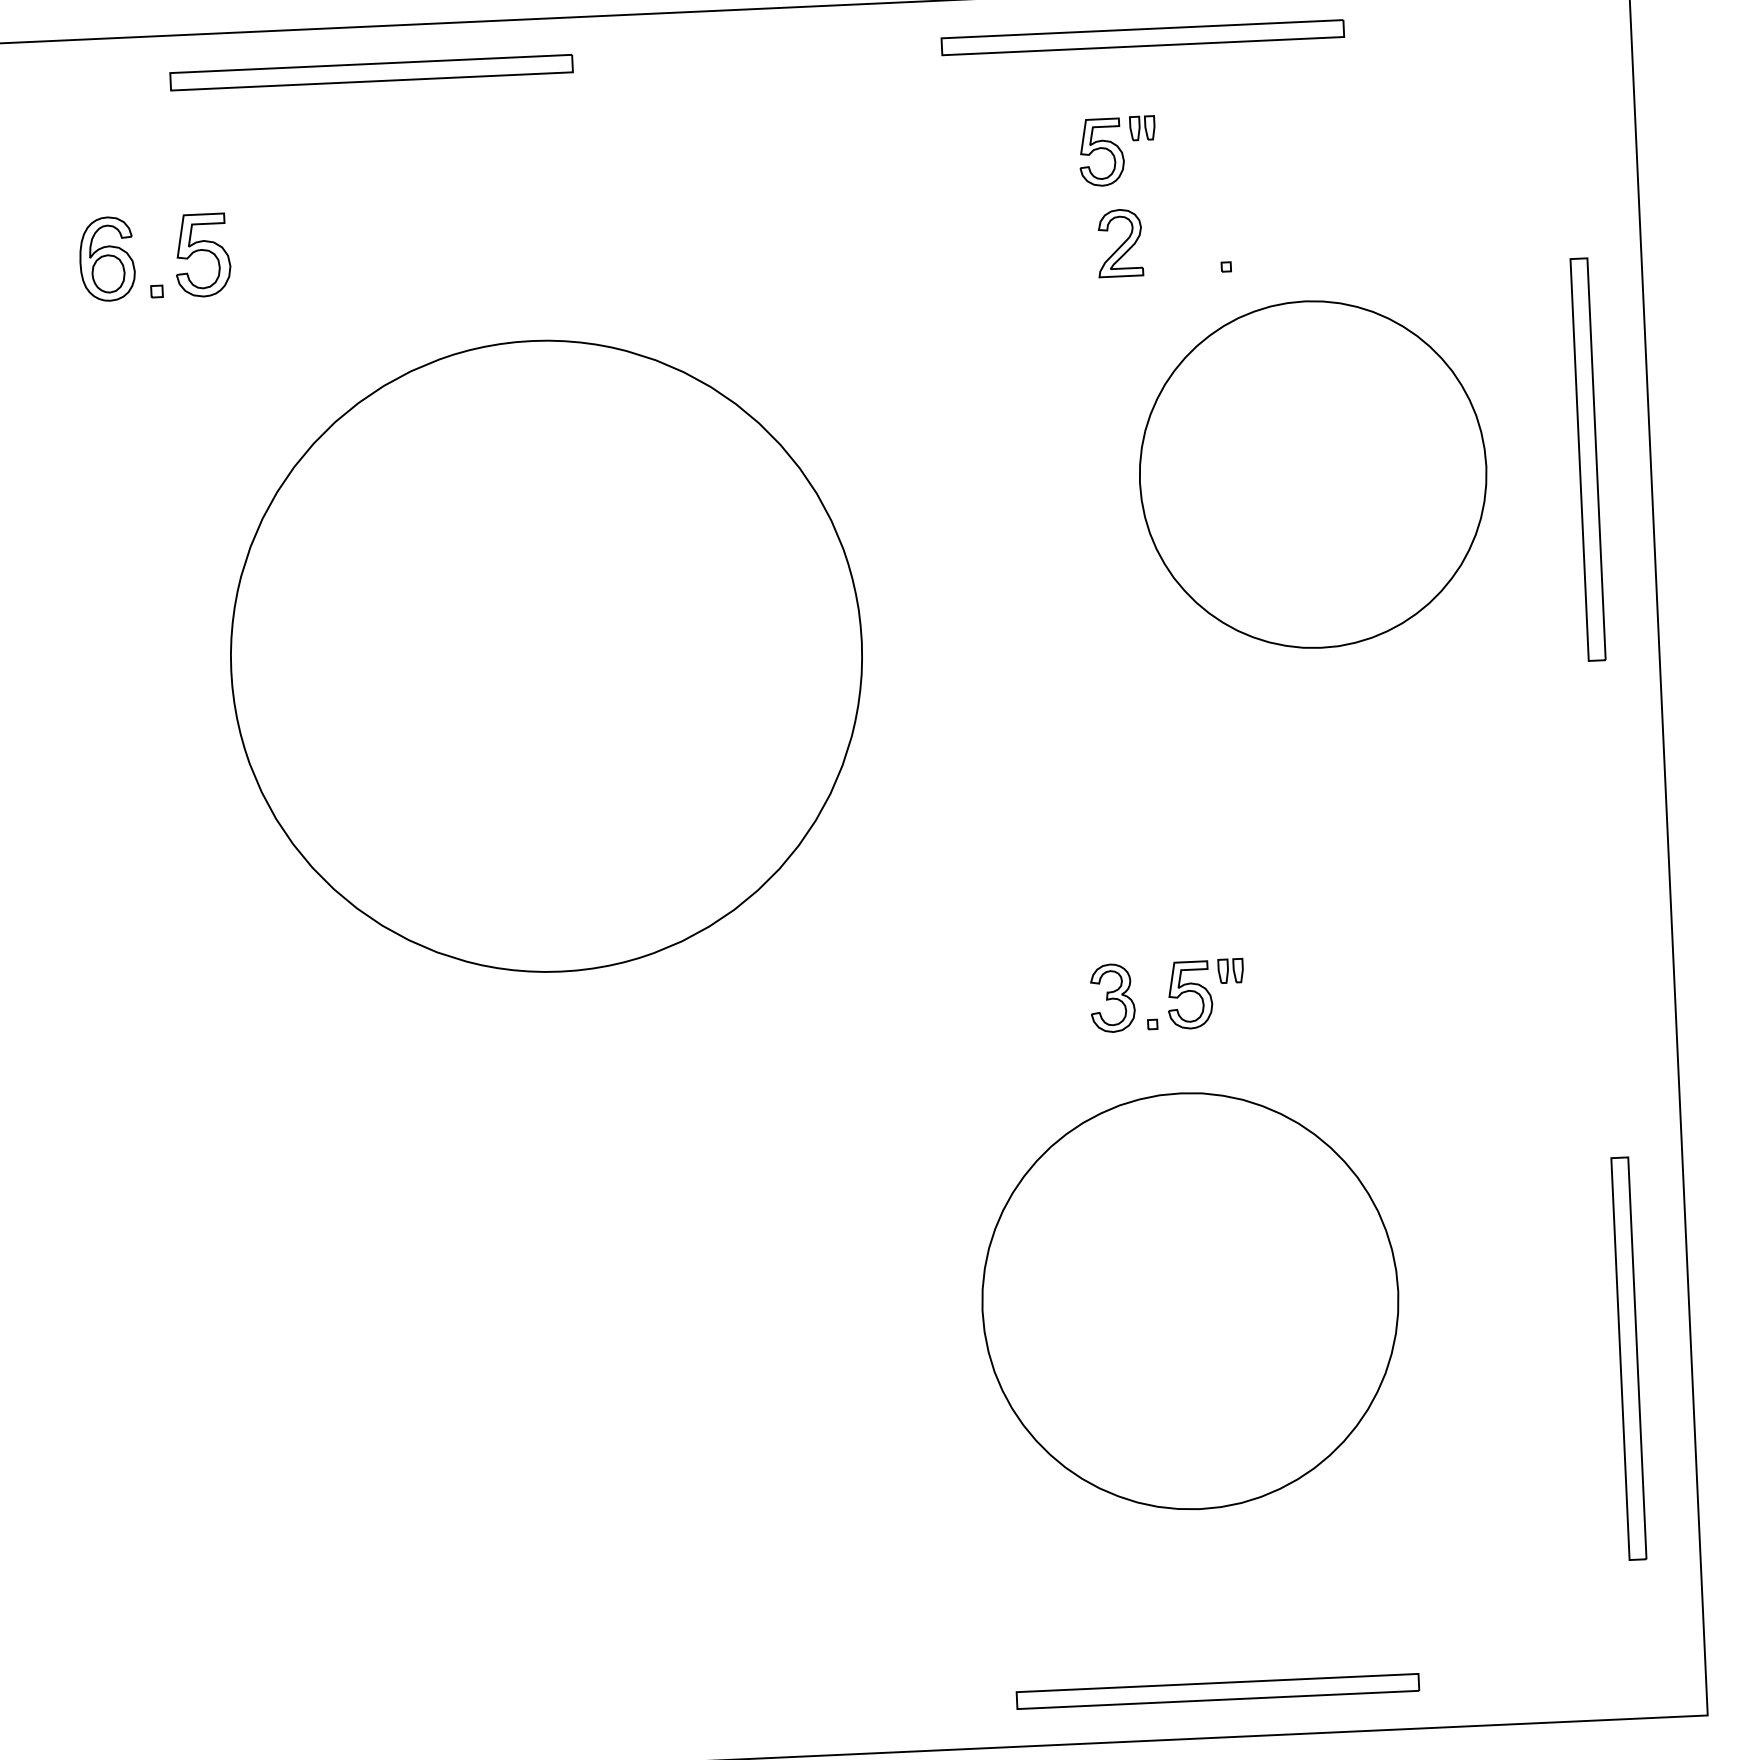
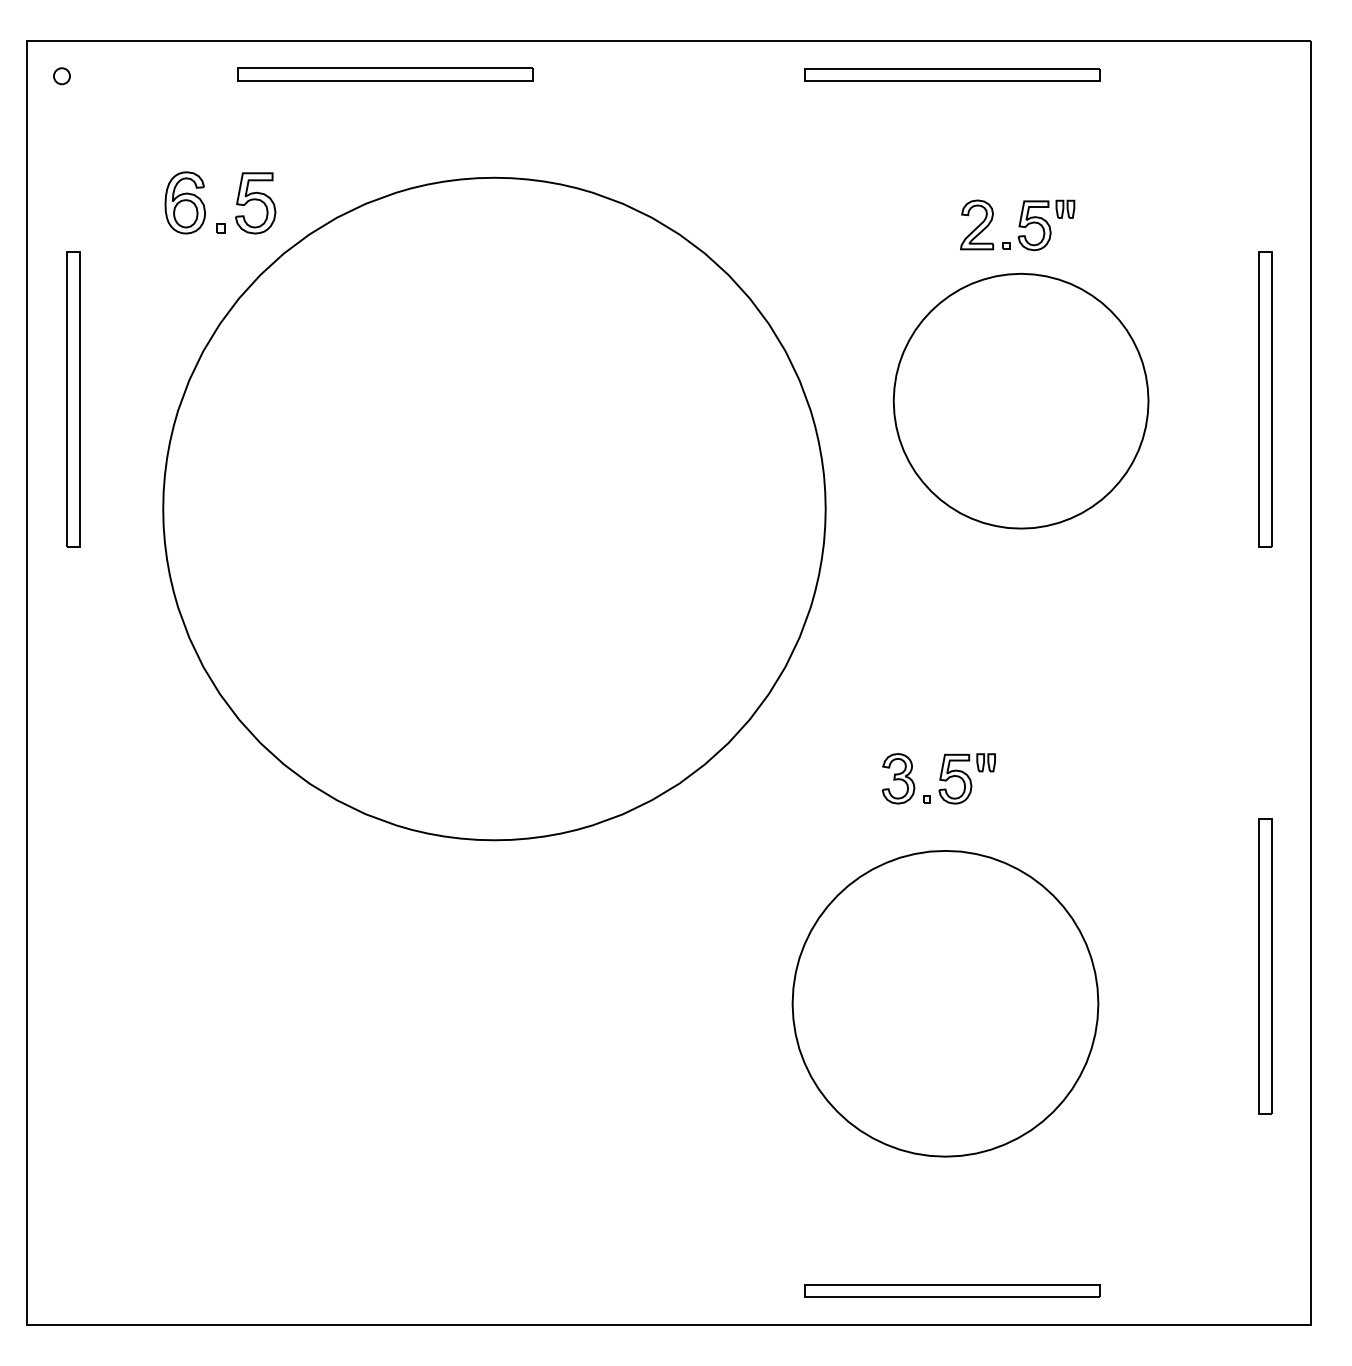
part: (1117, 151) -> (1046, 225), moved
part: (1119, 242) -> (976, 224), moved
part: (1312, 473) -> (1020, 400), moved
part: (546, 655) -> (494, 508), size x1.43
part: (1629, 1358) -> (1265, 966), moved

